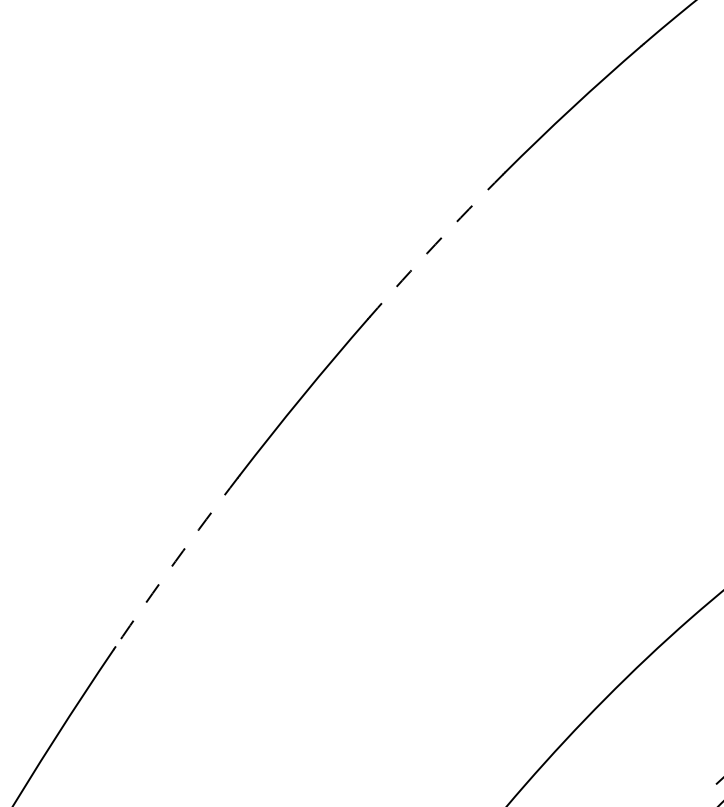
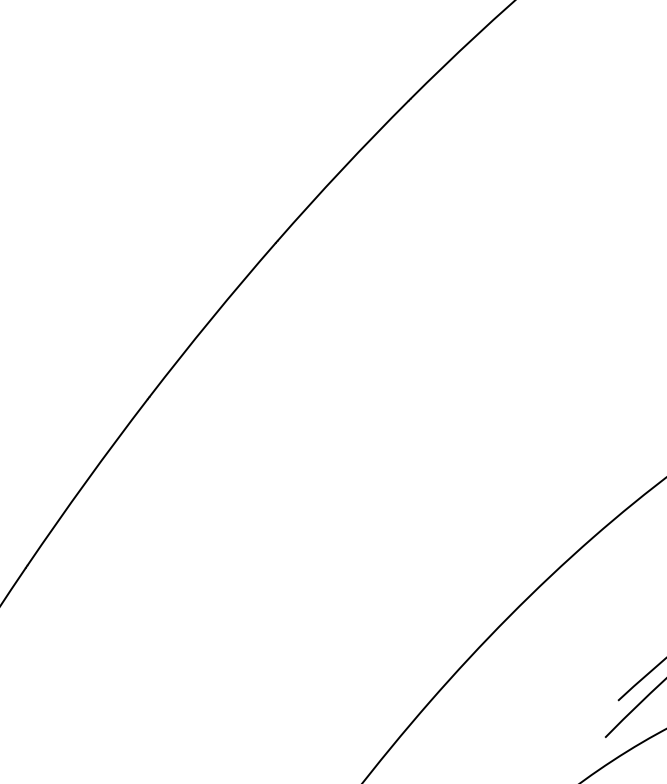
arc: (435, 244) -> (342, 169), dashed -> solid
arc: (175, 561) -> (86, 481), dashed -> solid

